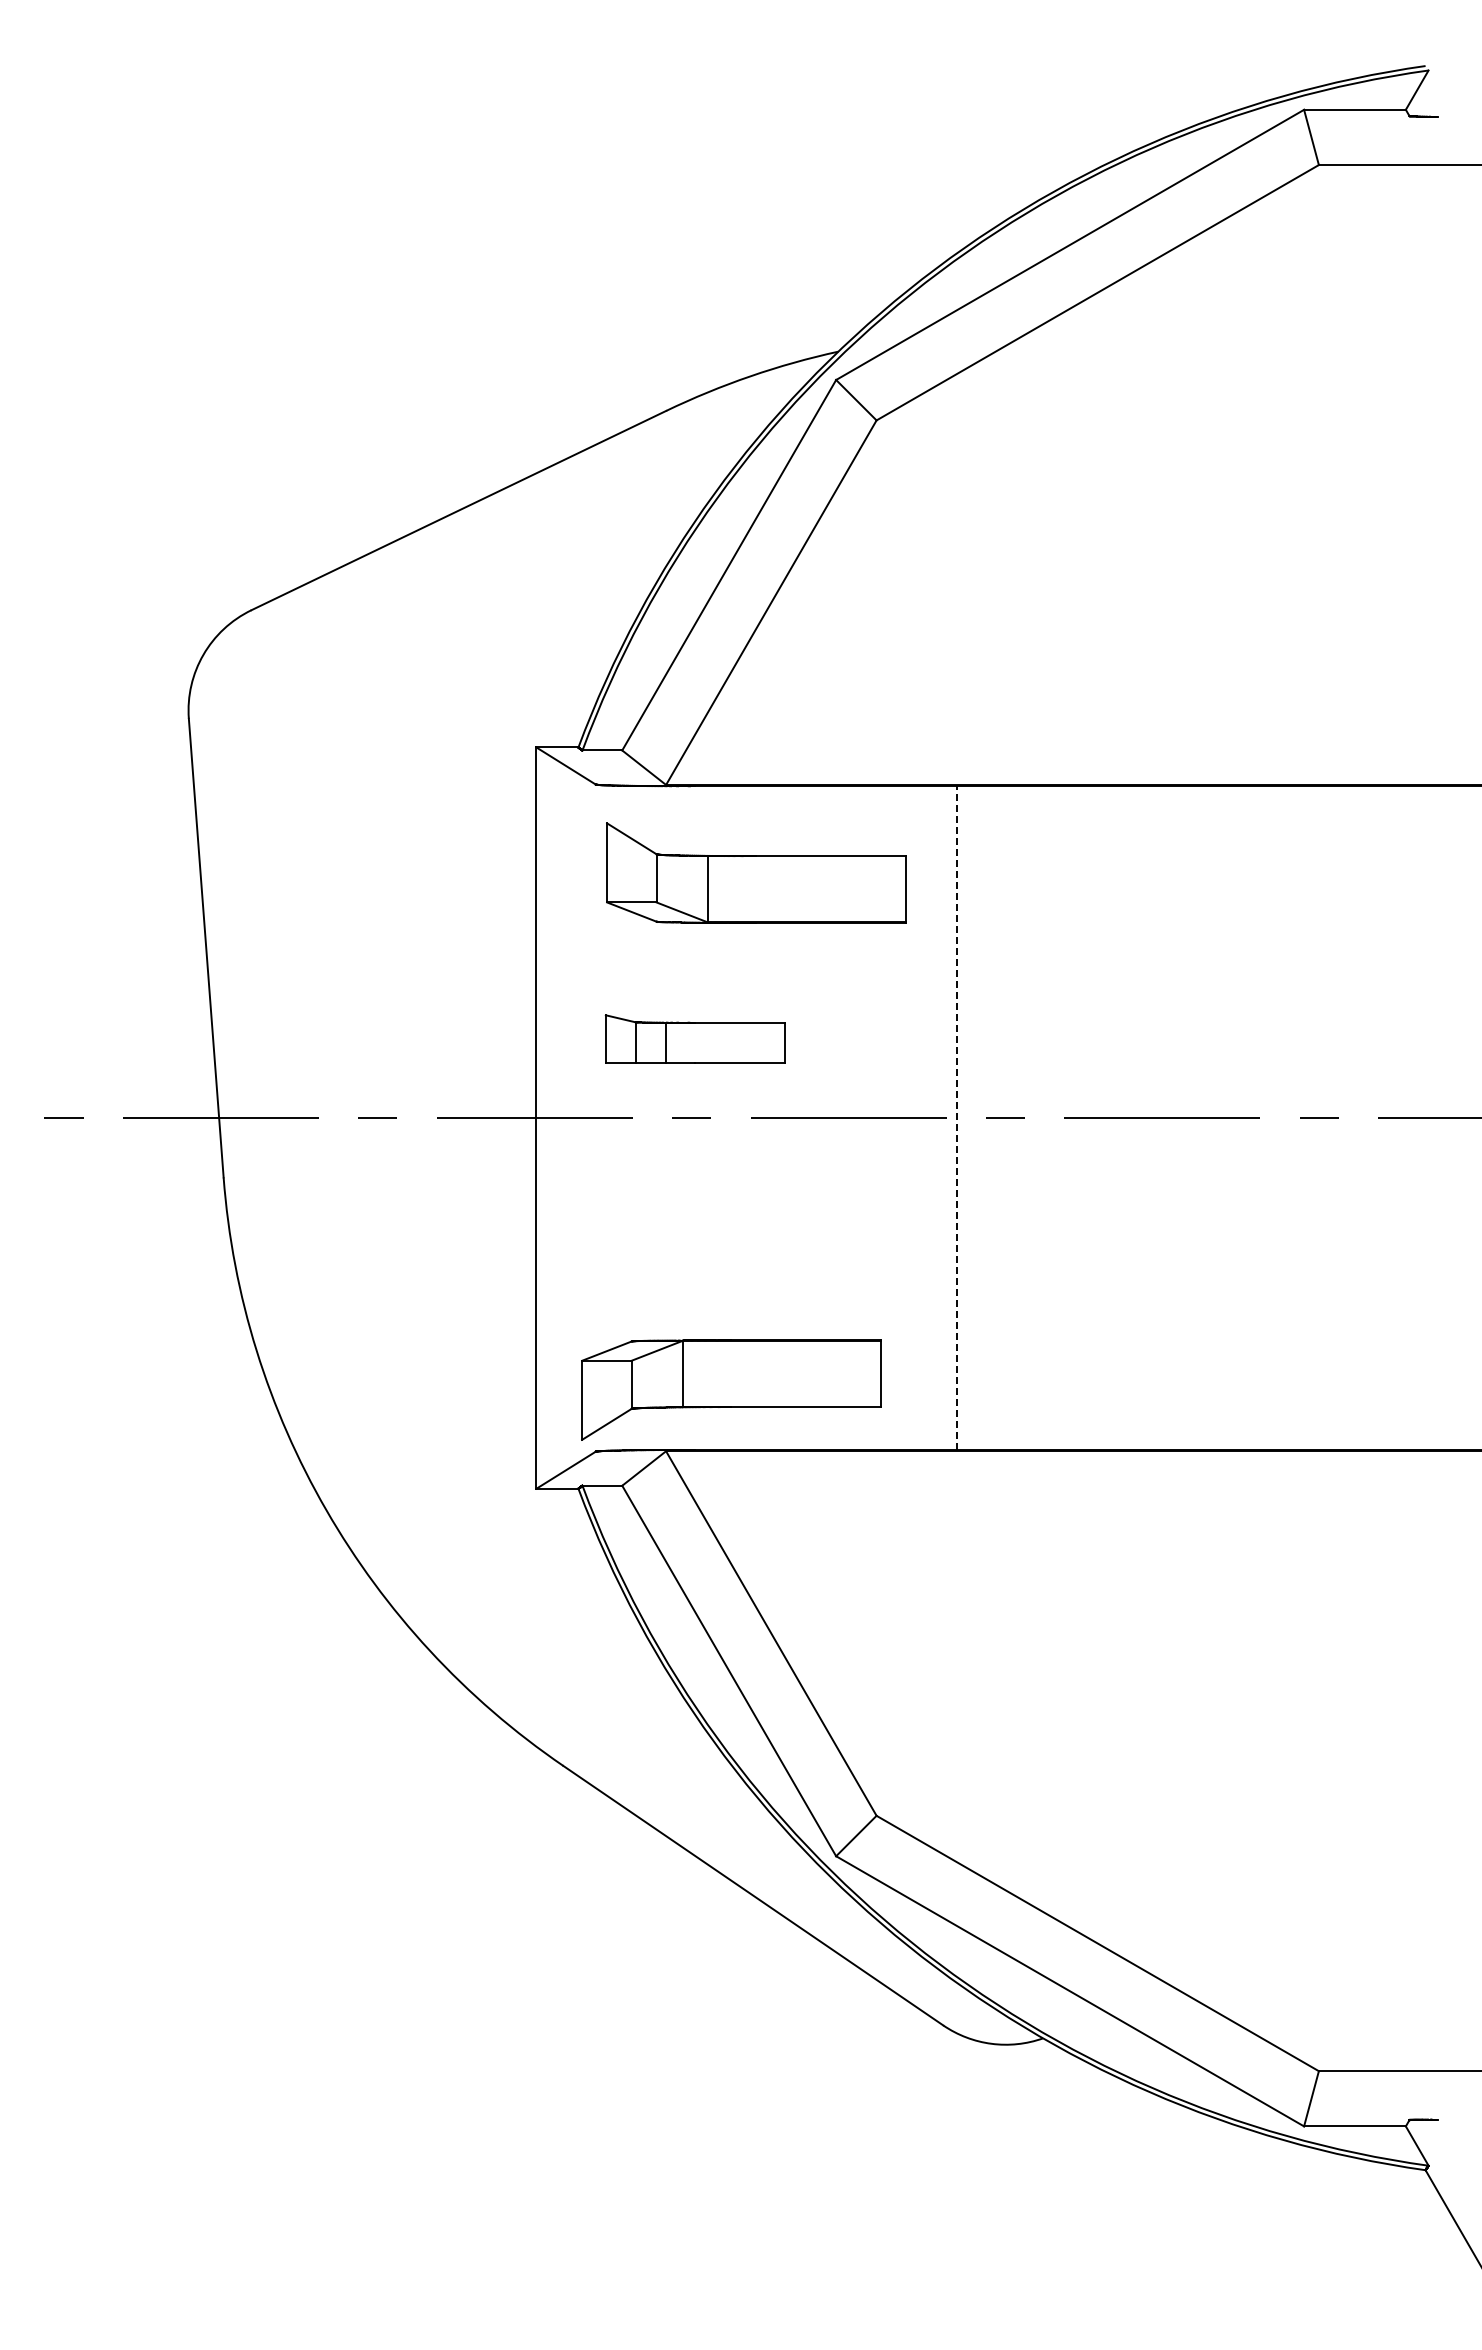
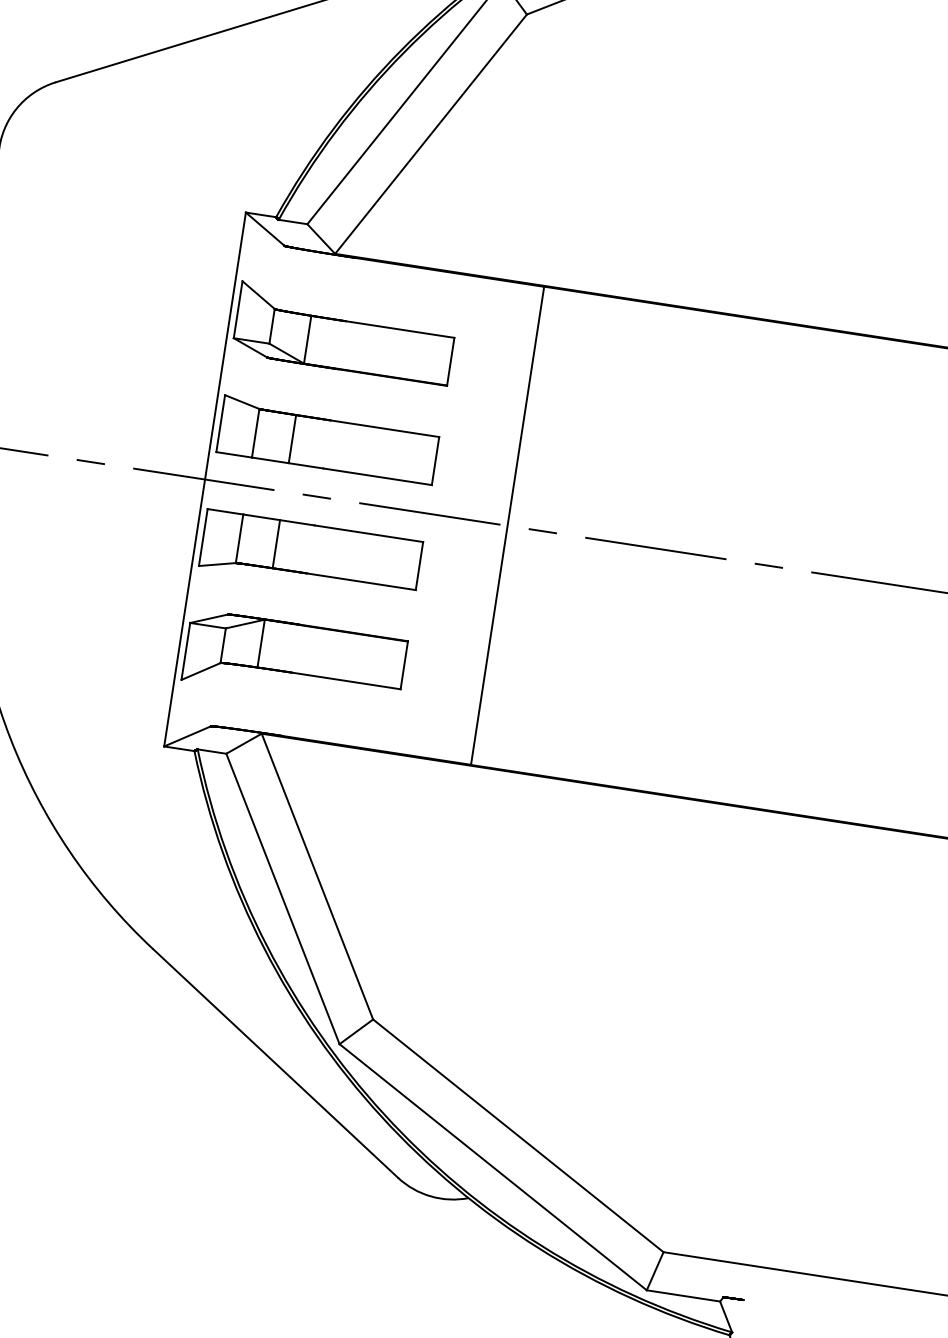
part: (756, 872) -> (344, 333), moved
part: (695, 1038) -> (328, 439), size x1.67
line: (956, 1118) -> (507, 526), dashed -> solid
part: (695, 1197) -> (310, 554), added
part: (731, 1389) -> (294, 660), moved

